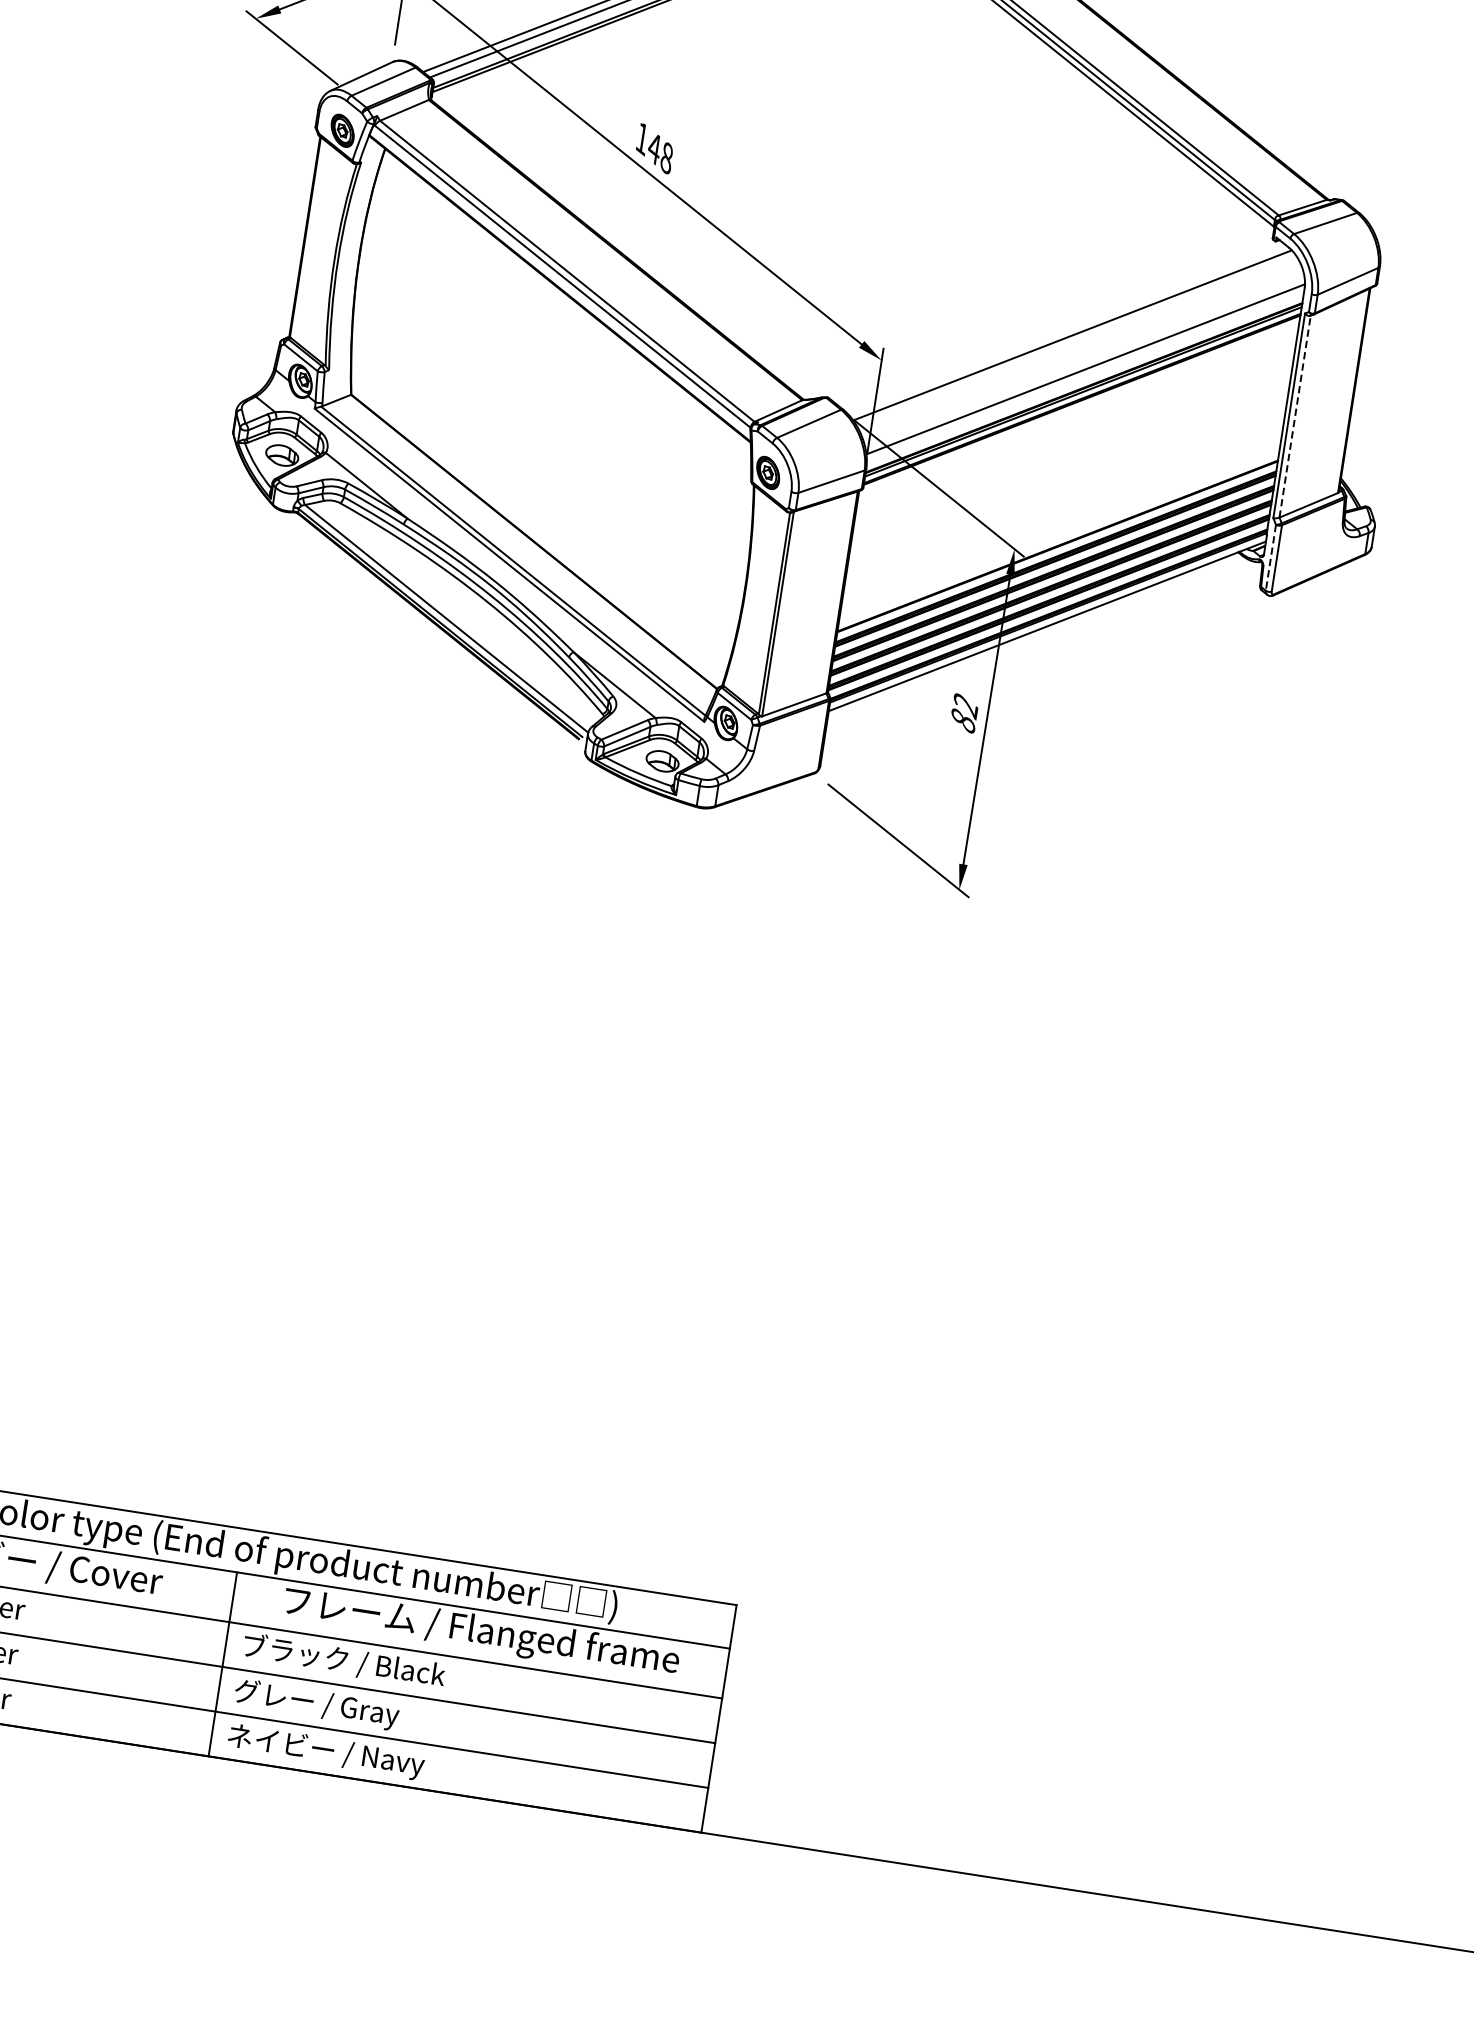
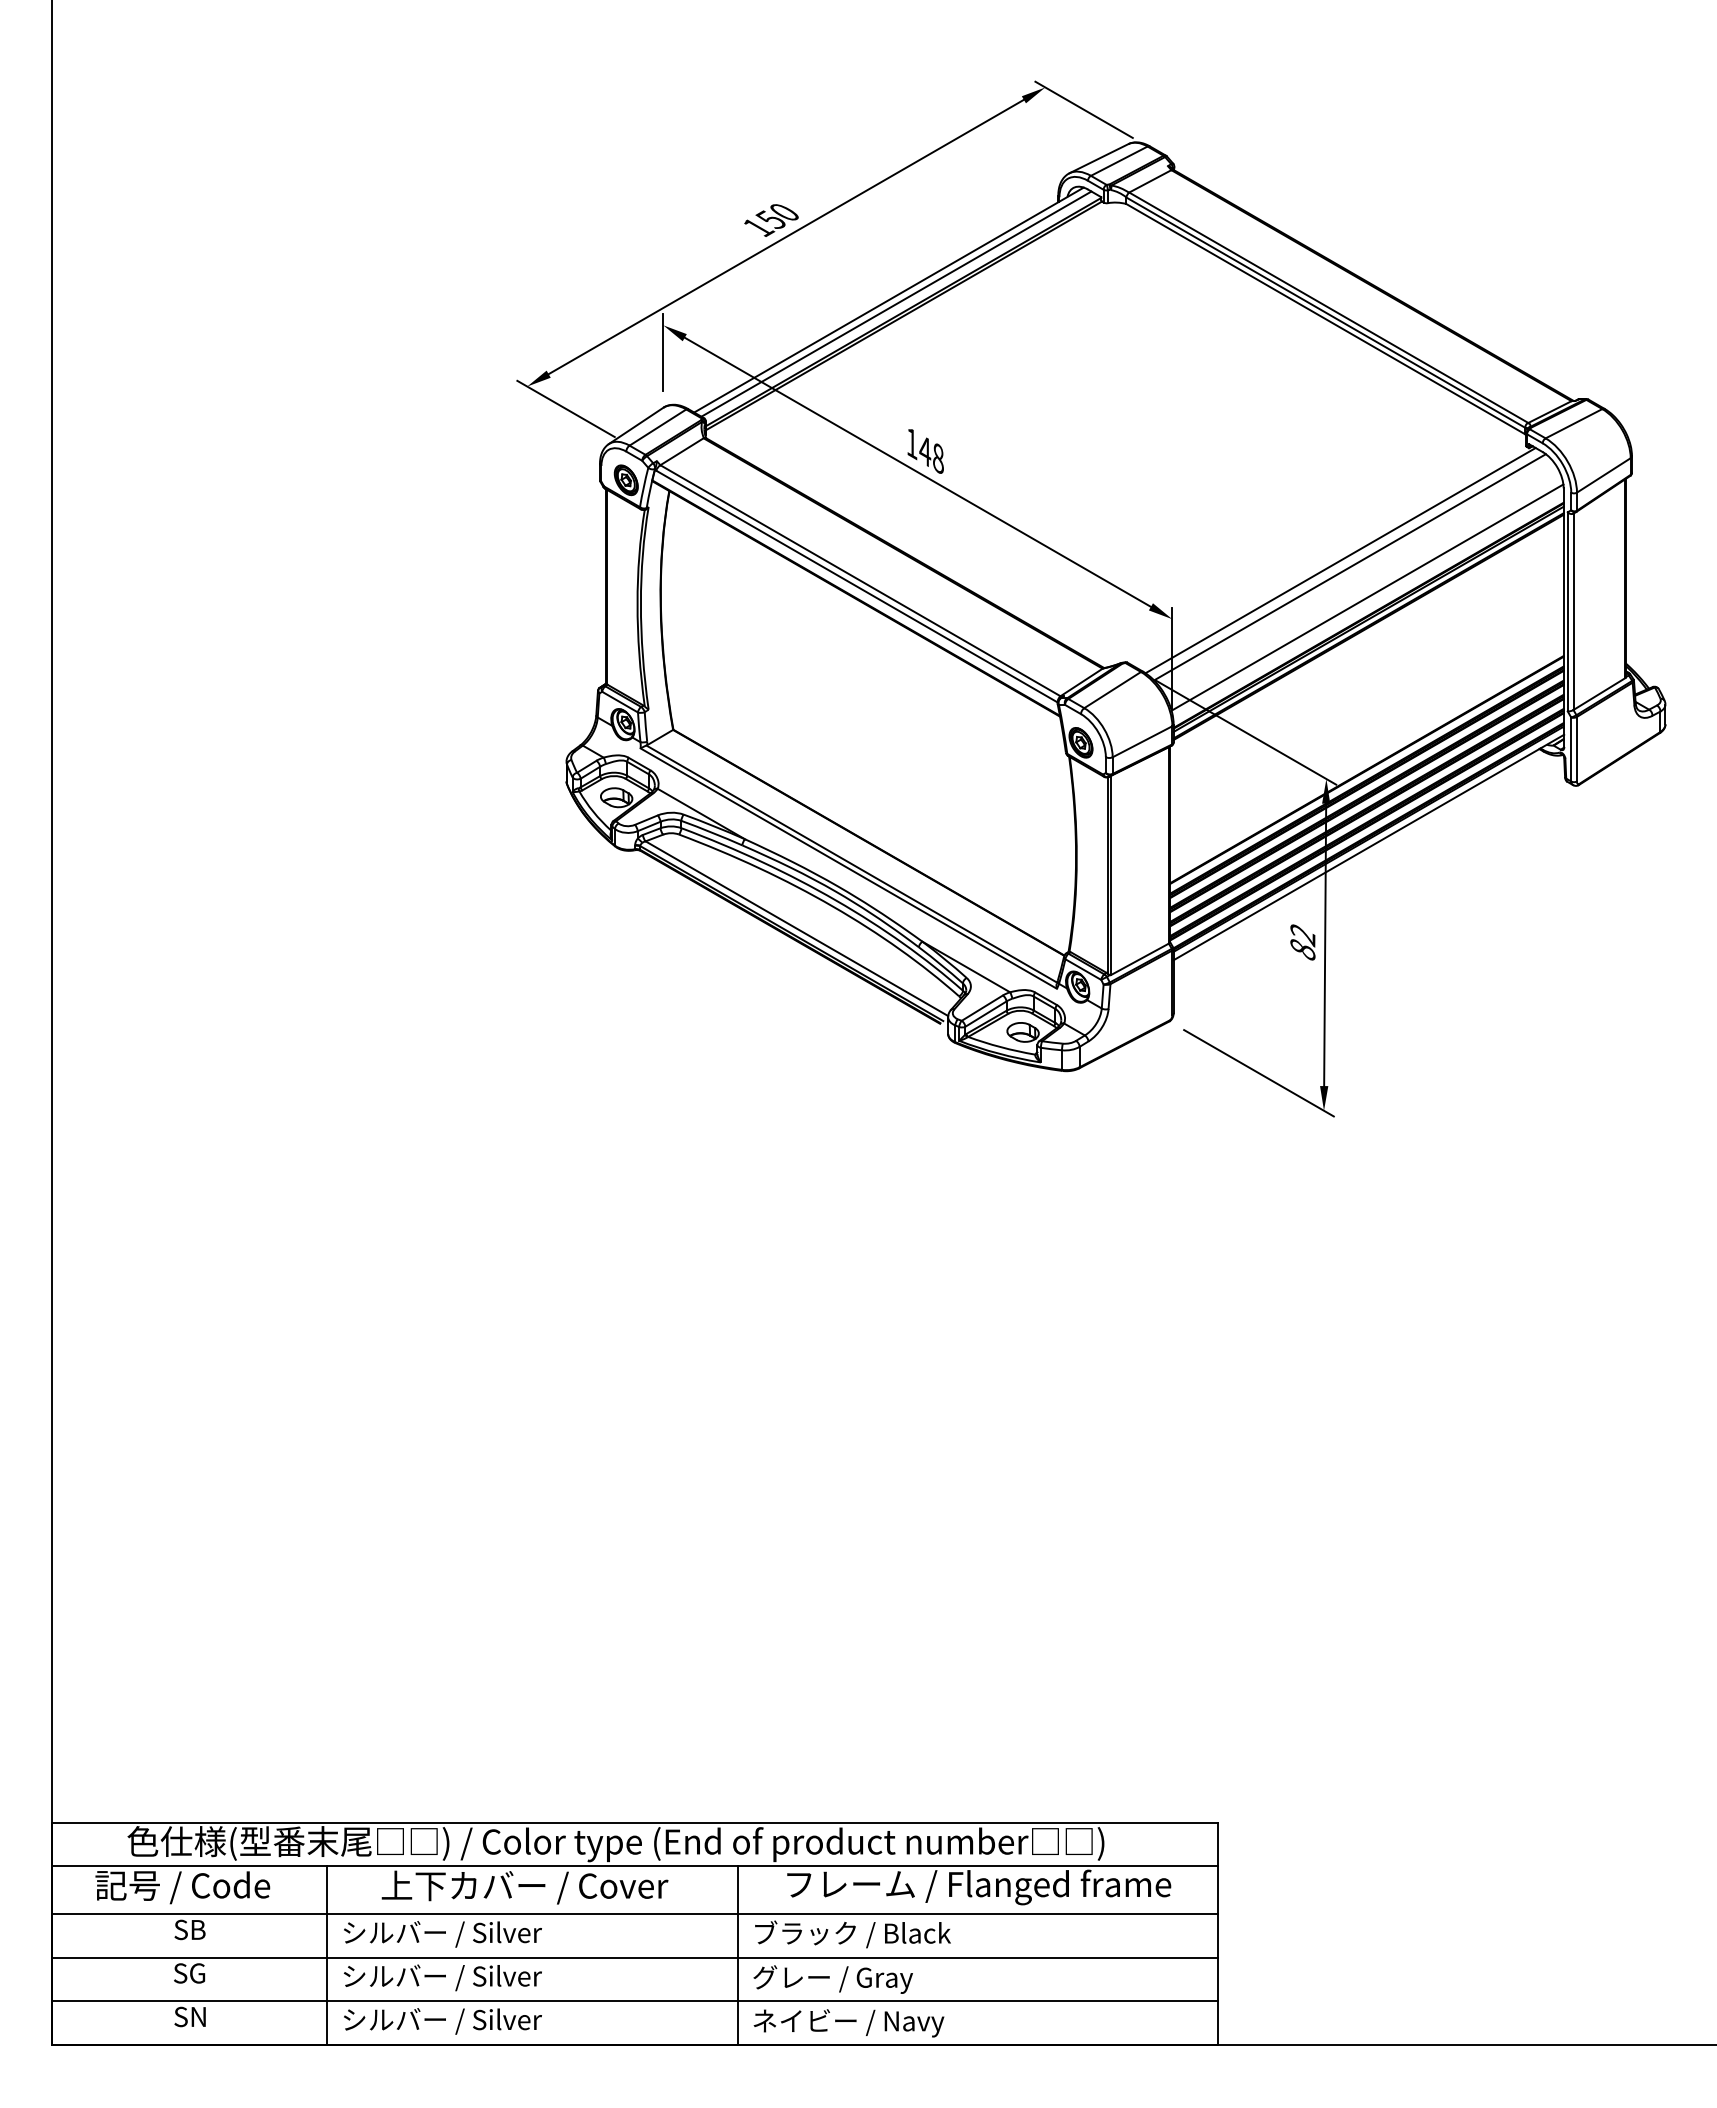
line: (1063, 326) -> (1340, 560), added
line: (1295, 416) -> (1573, 611), dashed -> solid
line: (1271, 558) -> (1571, 750), dashed -> solid

